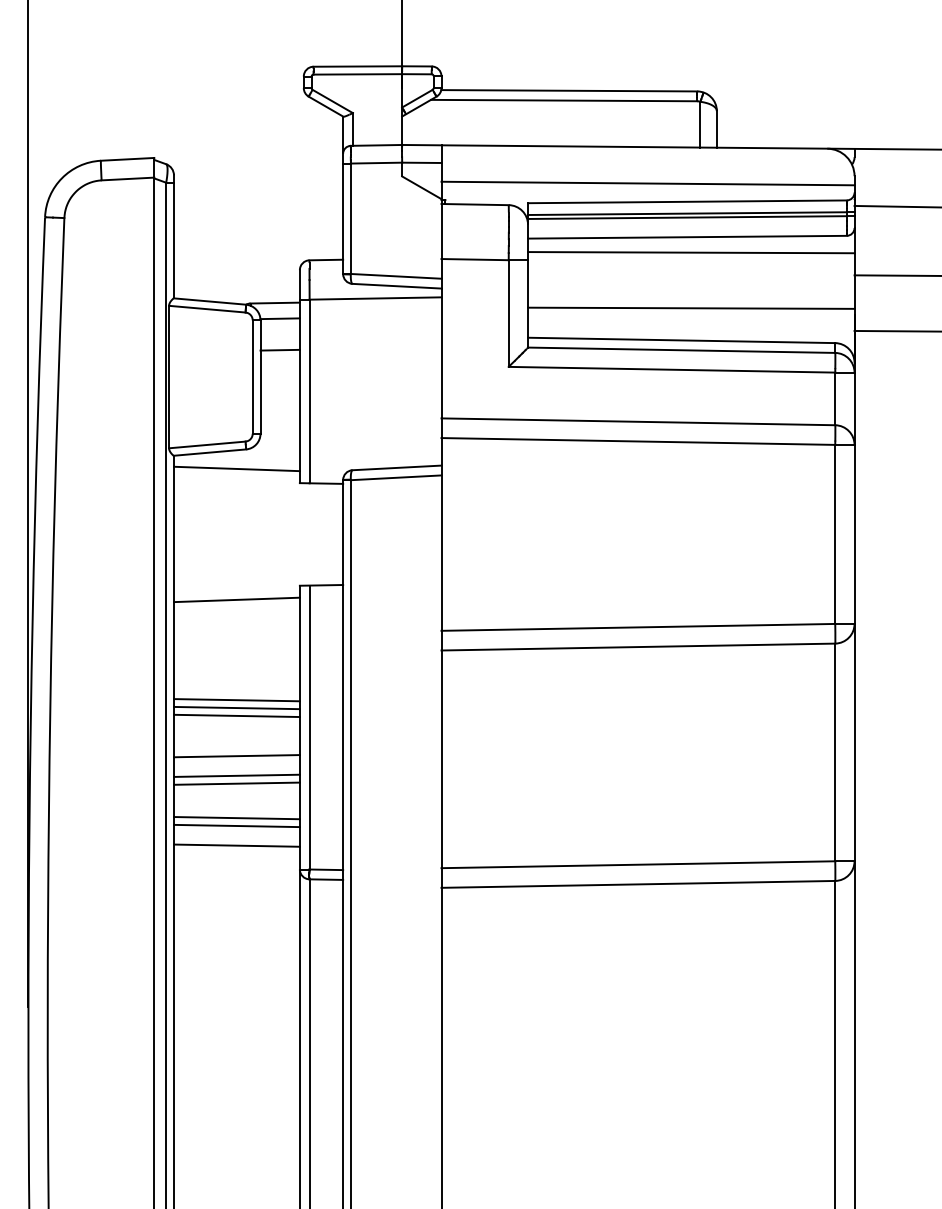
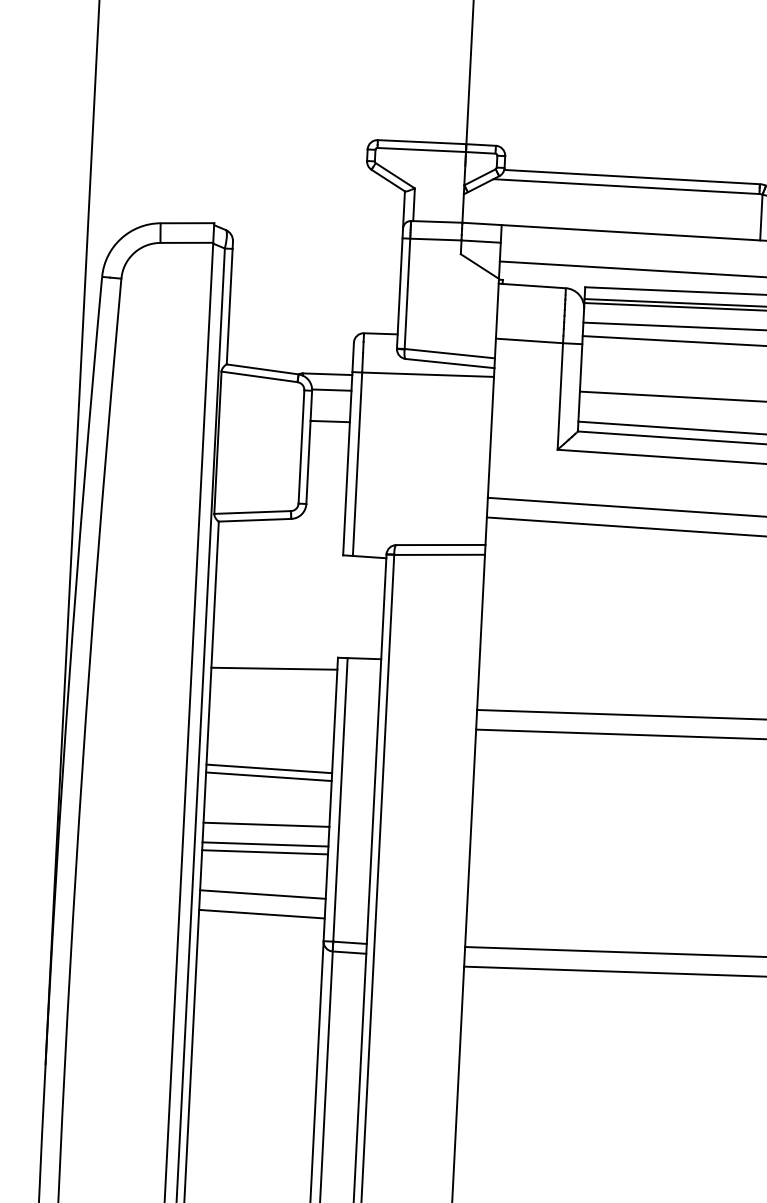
line: (236, 468) -> (280, 537), removed
line: (236, 715) -> (268, 784), removed
line: (236, 818) -> (262, 887), removed

